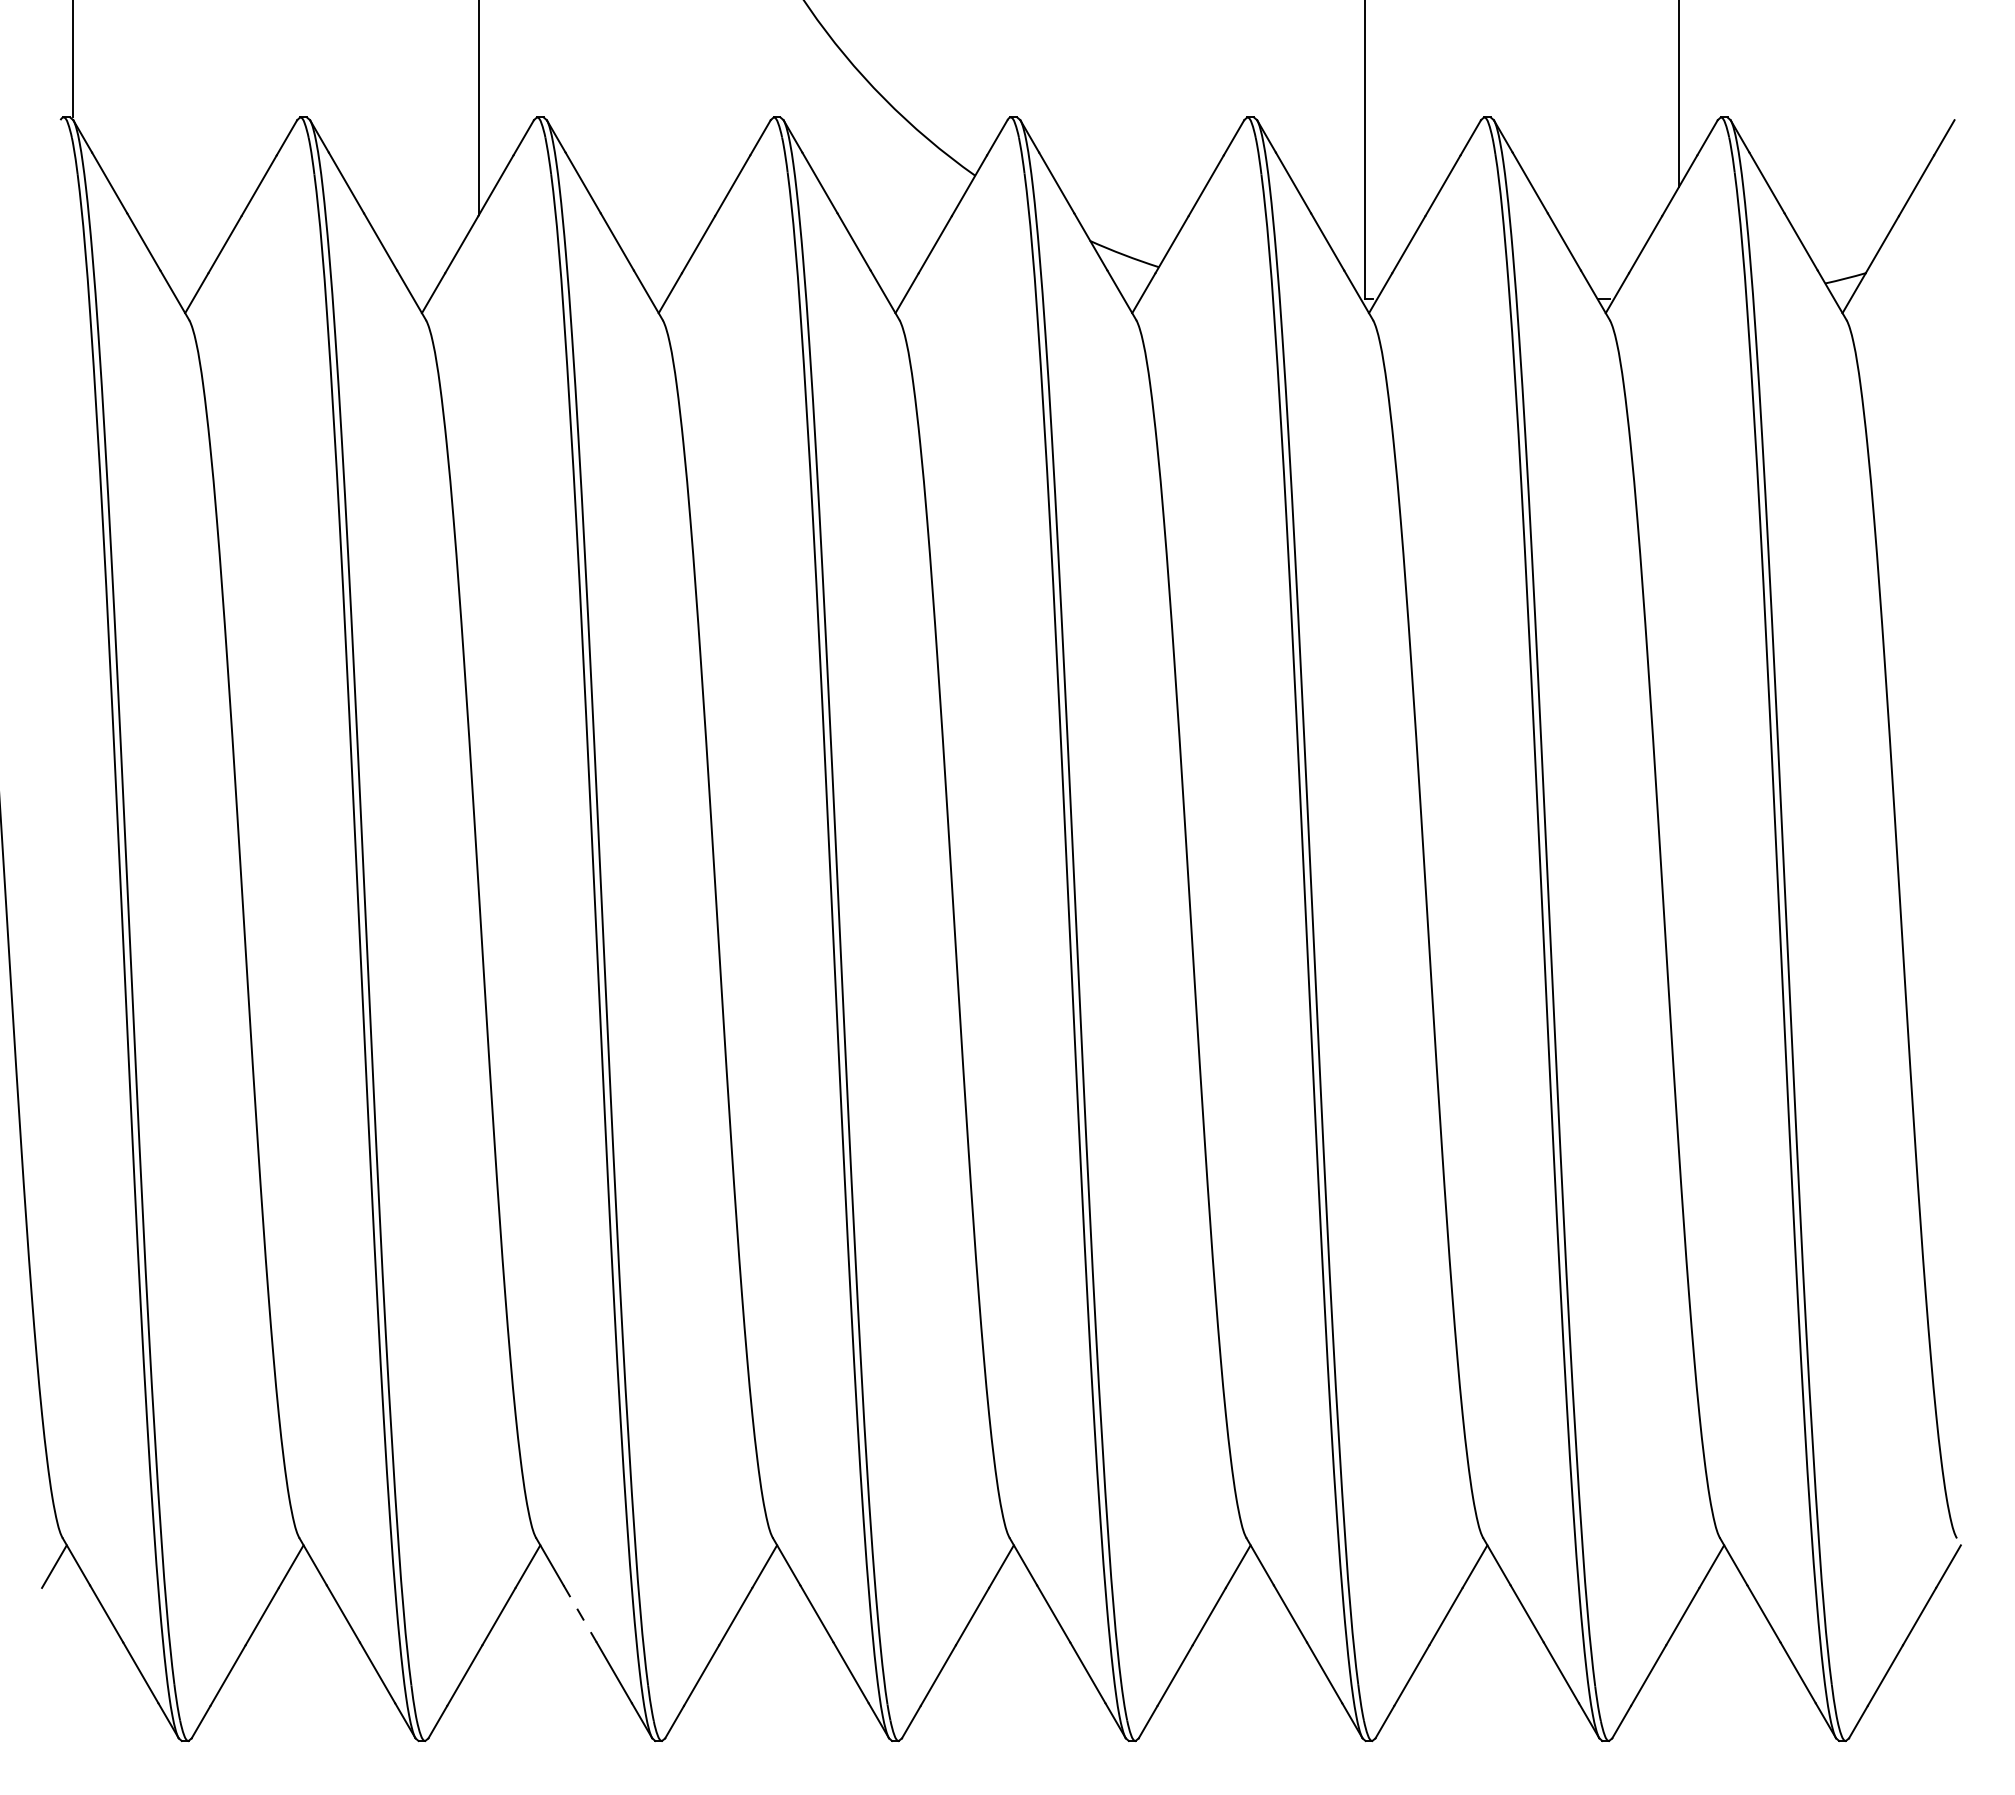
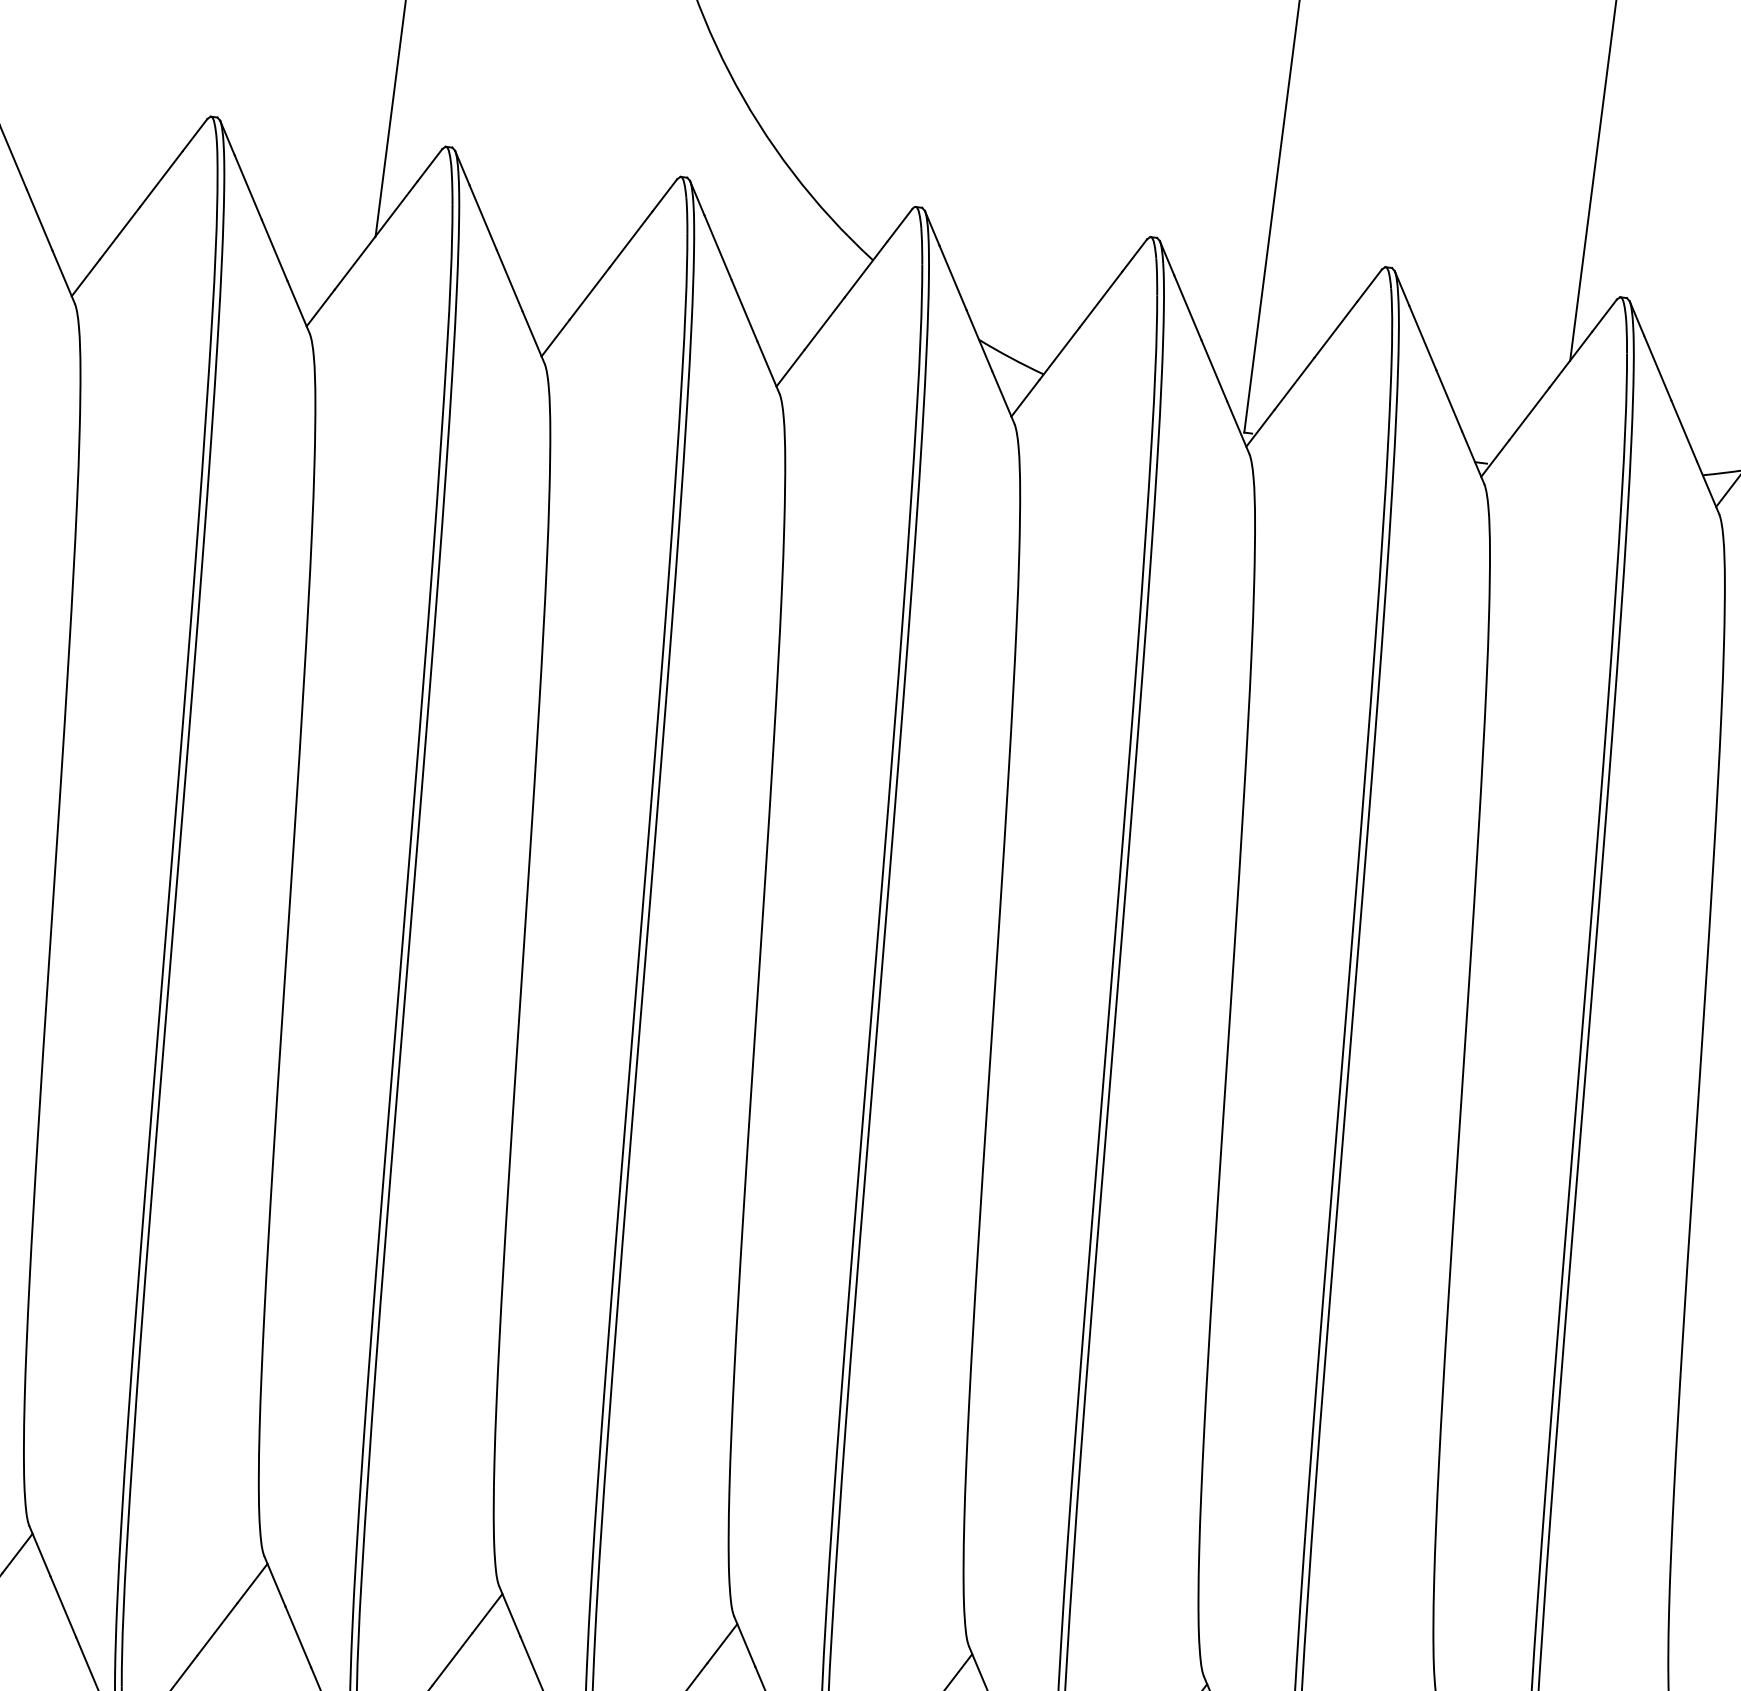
line: (580, 1614) -> (298, 1637), dashed -> solid

